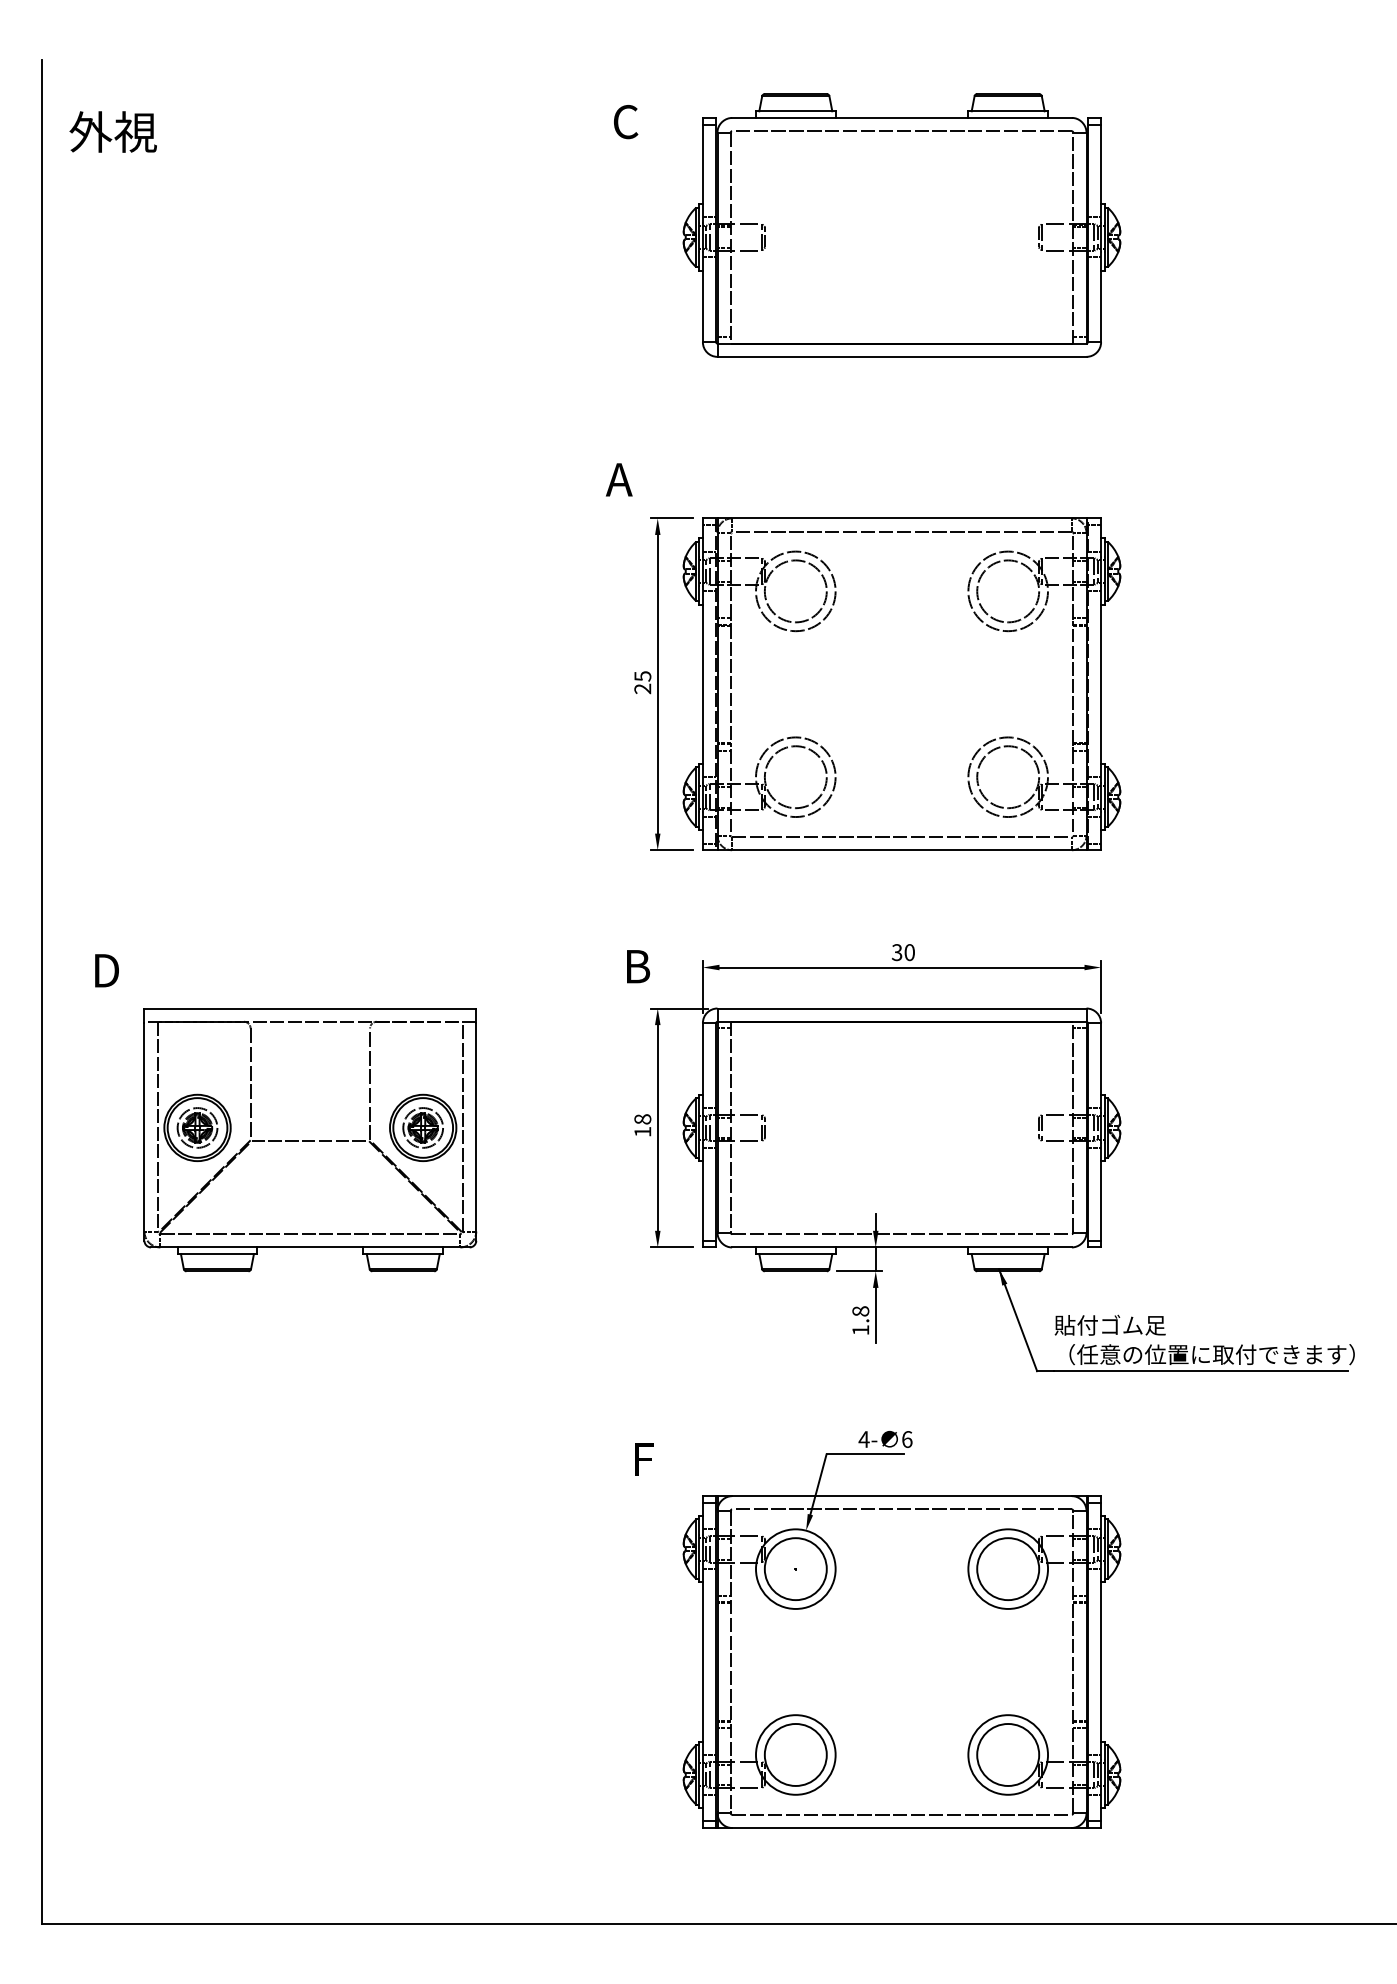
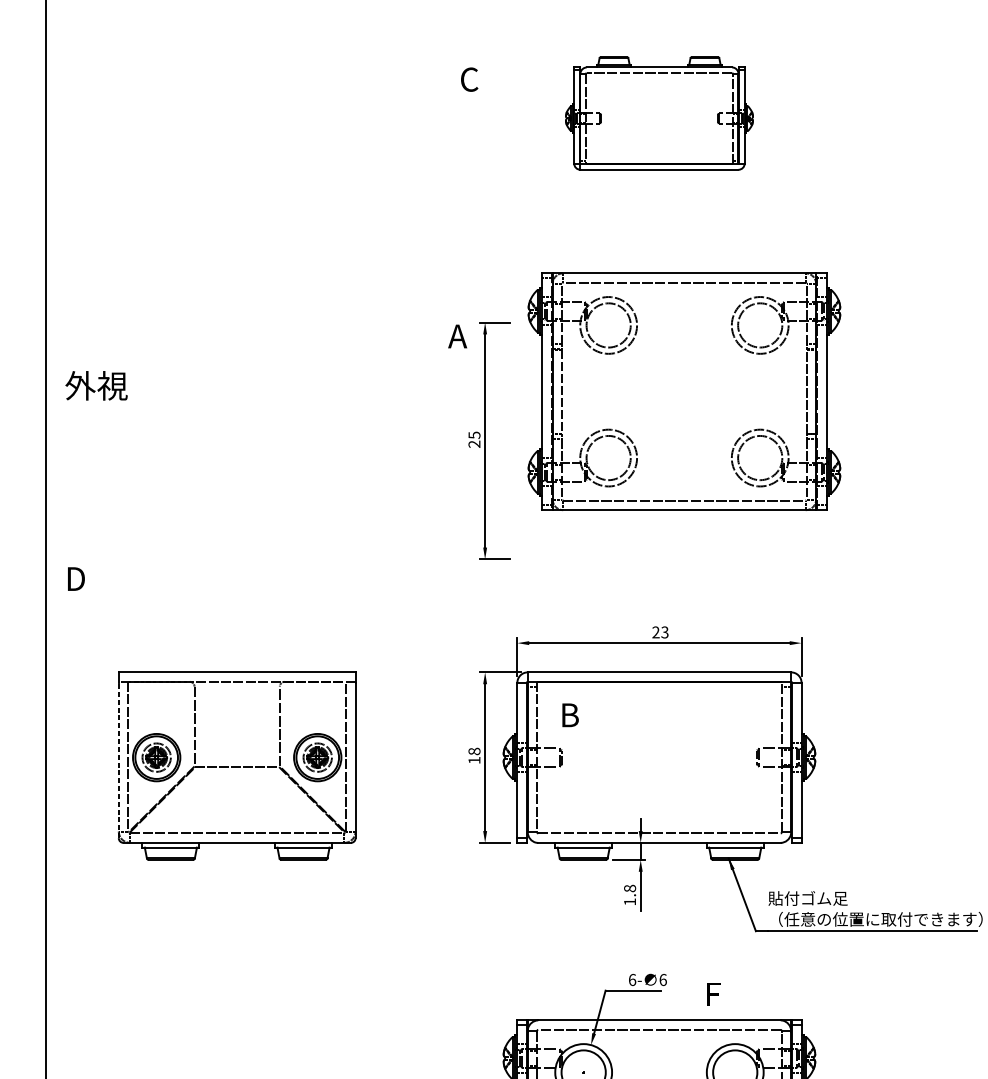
text: (626, 122) -> (469, 80), moved
text: (112, 131) -> (95, 385), moved
part: (901, 225) -> (659, 113), size x0.6
text: (619, 479) -> (457, 336), moved
part: (901, 684) -> (684, 391), moved
text: (902, 952) -> (659, 632), 30 -> 23
text: (638, 966) -> (570, 715), moved
text: (106, 970) -> (76, 578), moved
line: (144, 1131) -> (118, 760), solid -> dashed
text: (863, 1439) -> (631, 979), 4- -> 6-
text: (644, 1459) -> (714, 994), moved

